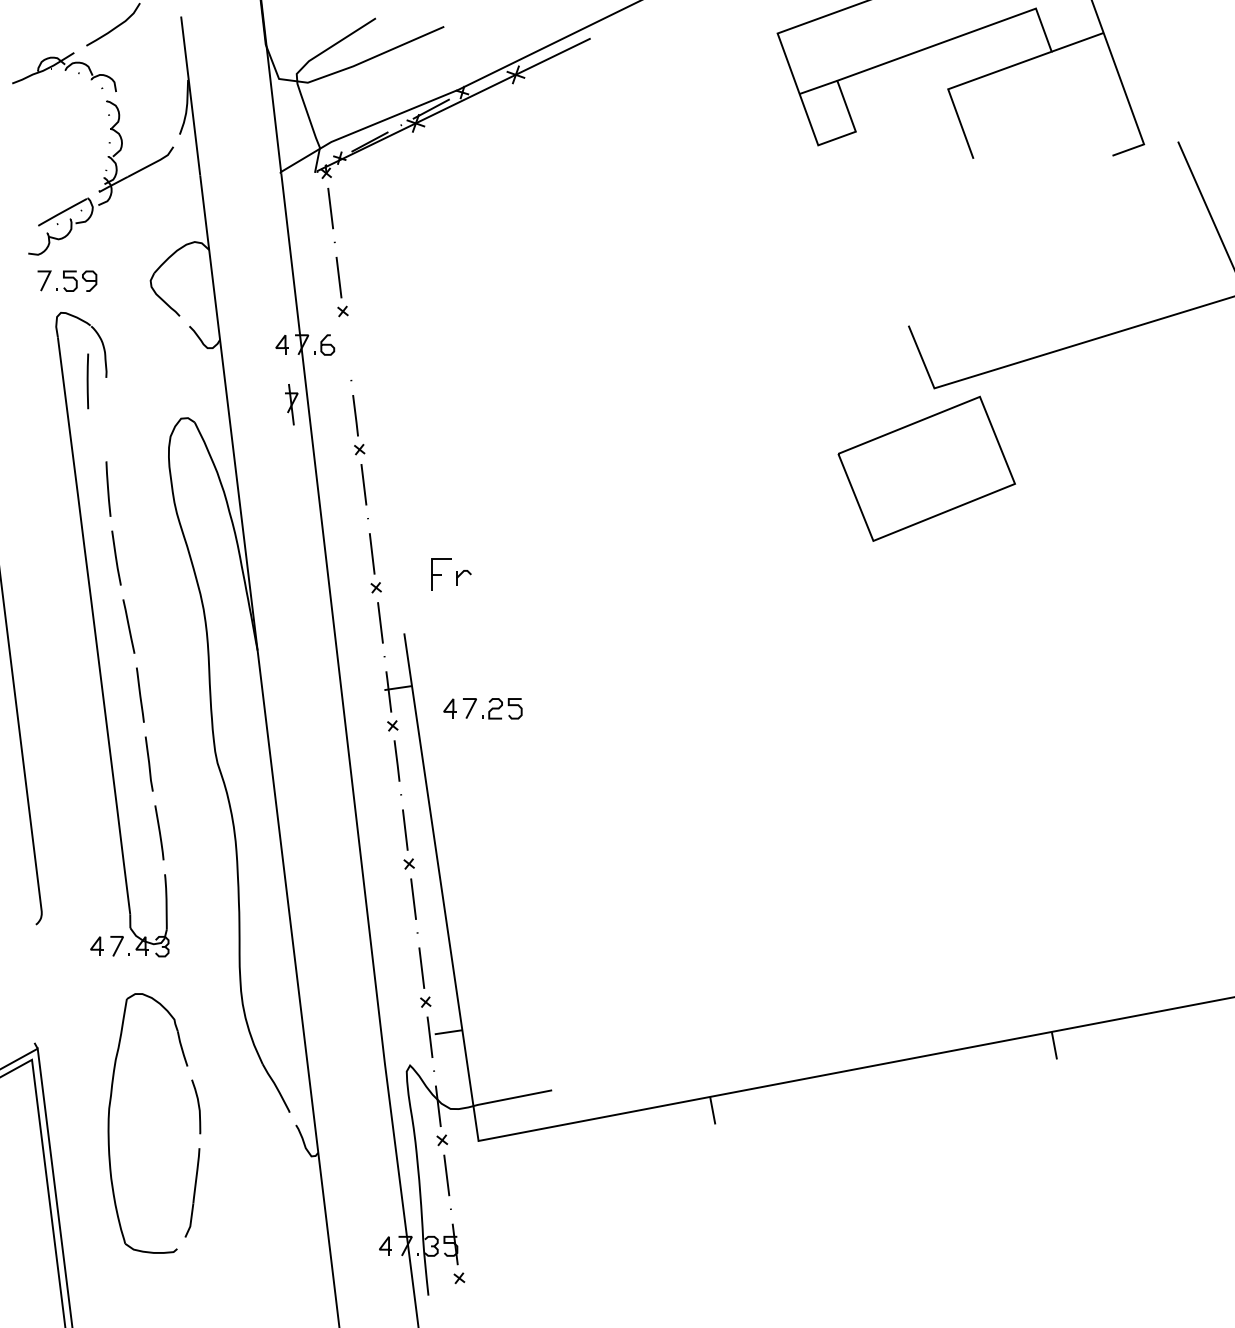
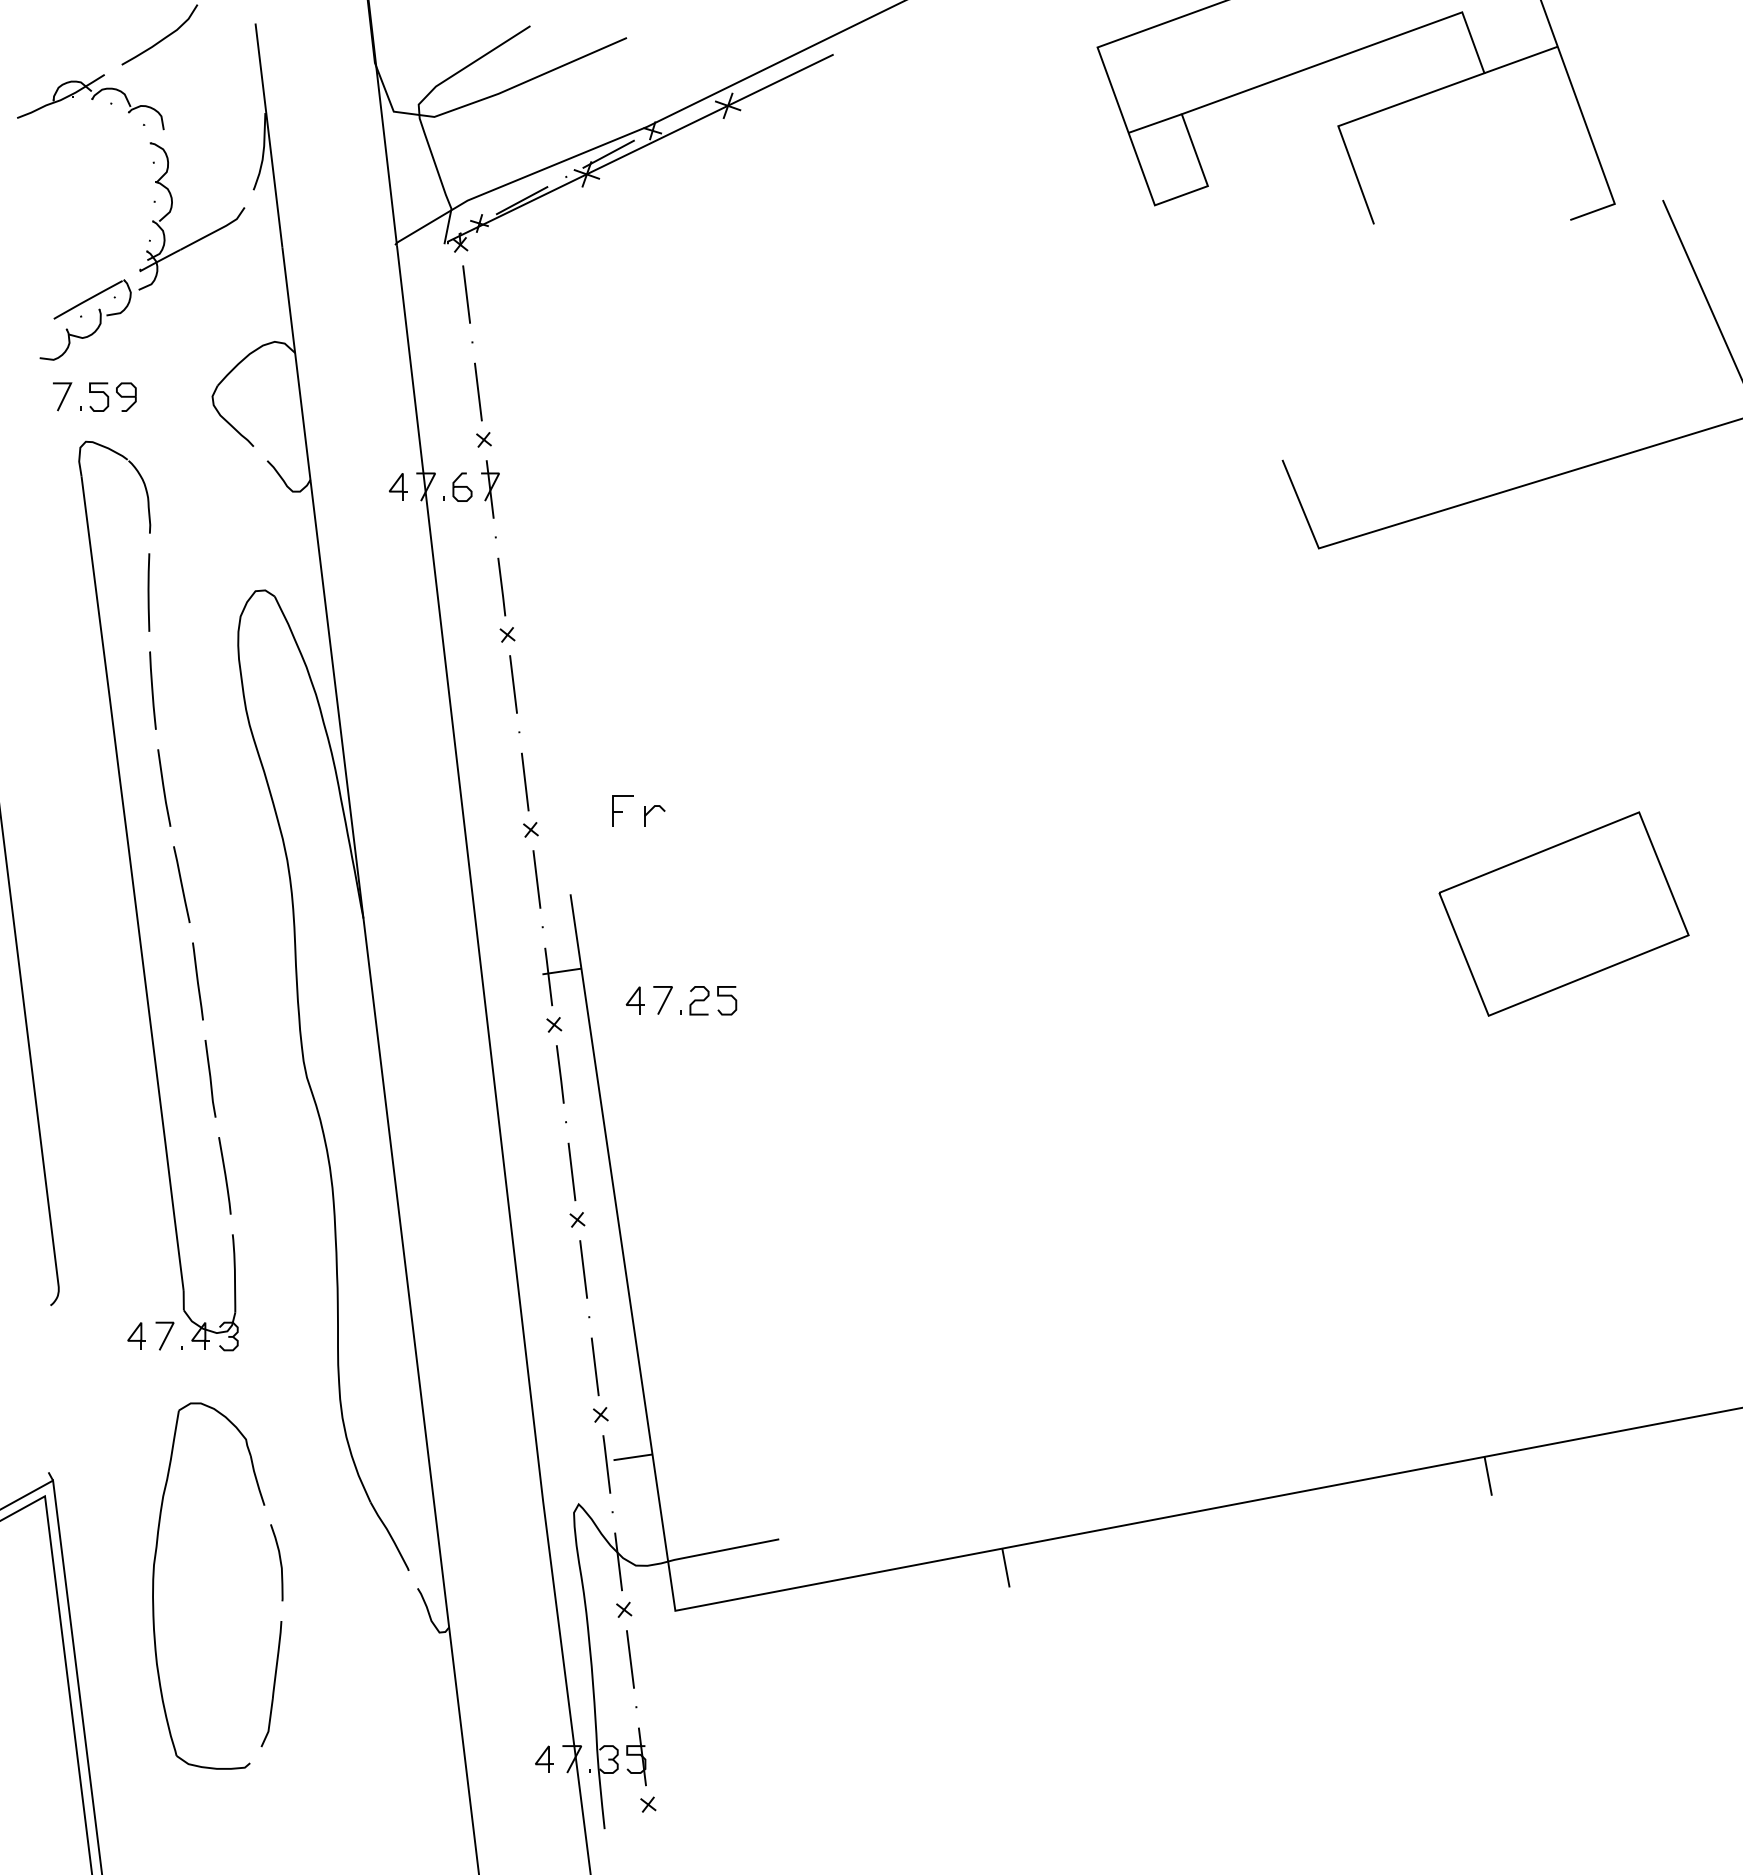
line: (87, 381) -> (148, 592), moved
part: (291, 404) -> (490, 489), moved
part: (926, 468) -> (1563, 913), moved
part: (441, 574) -> (622, 810), size x0.71

